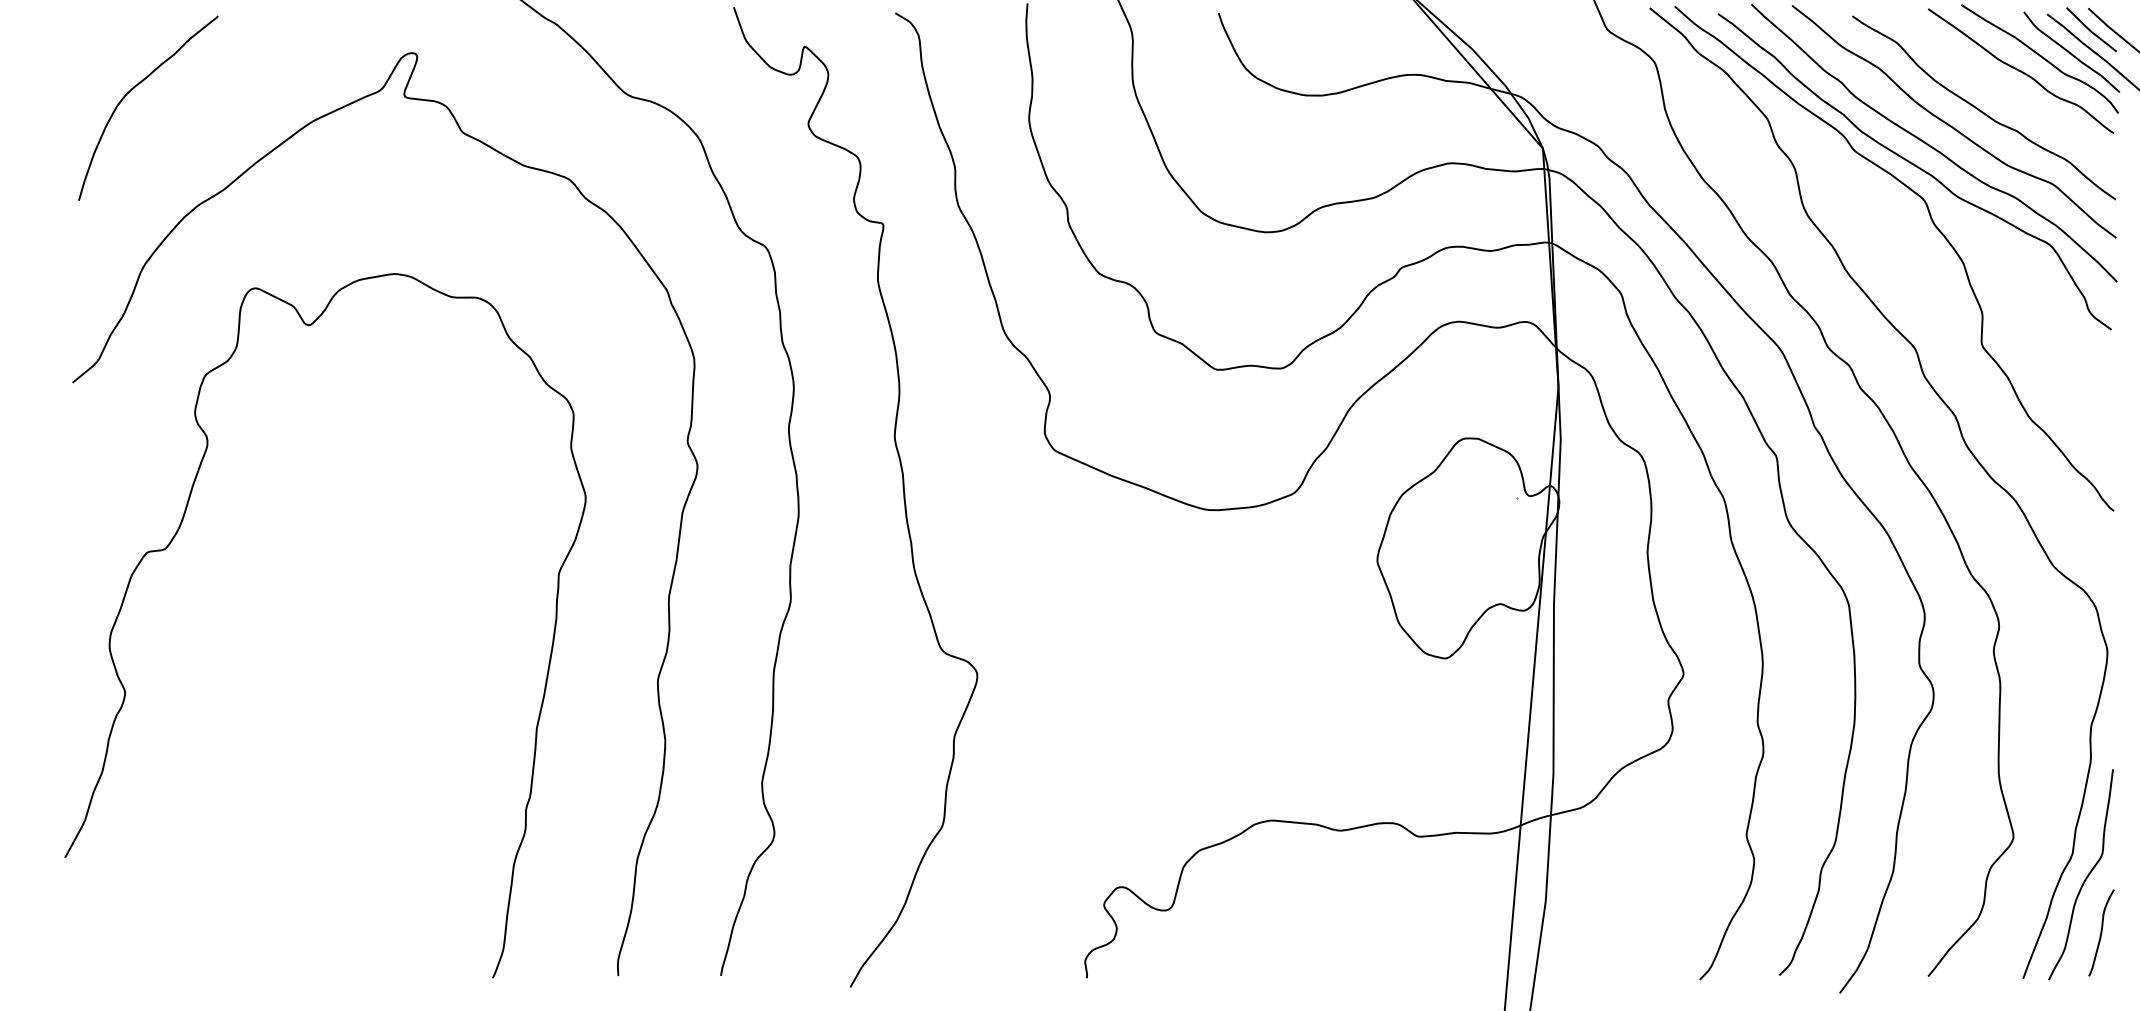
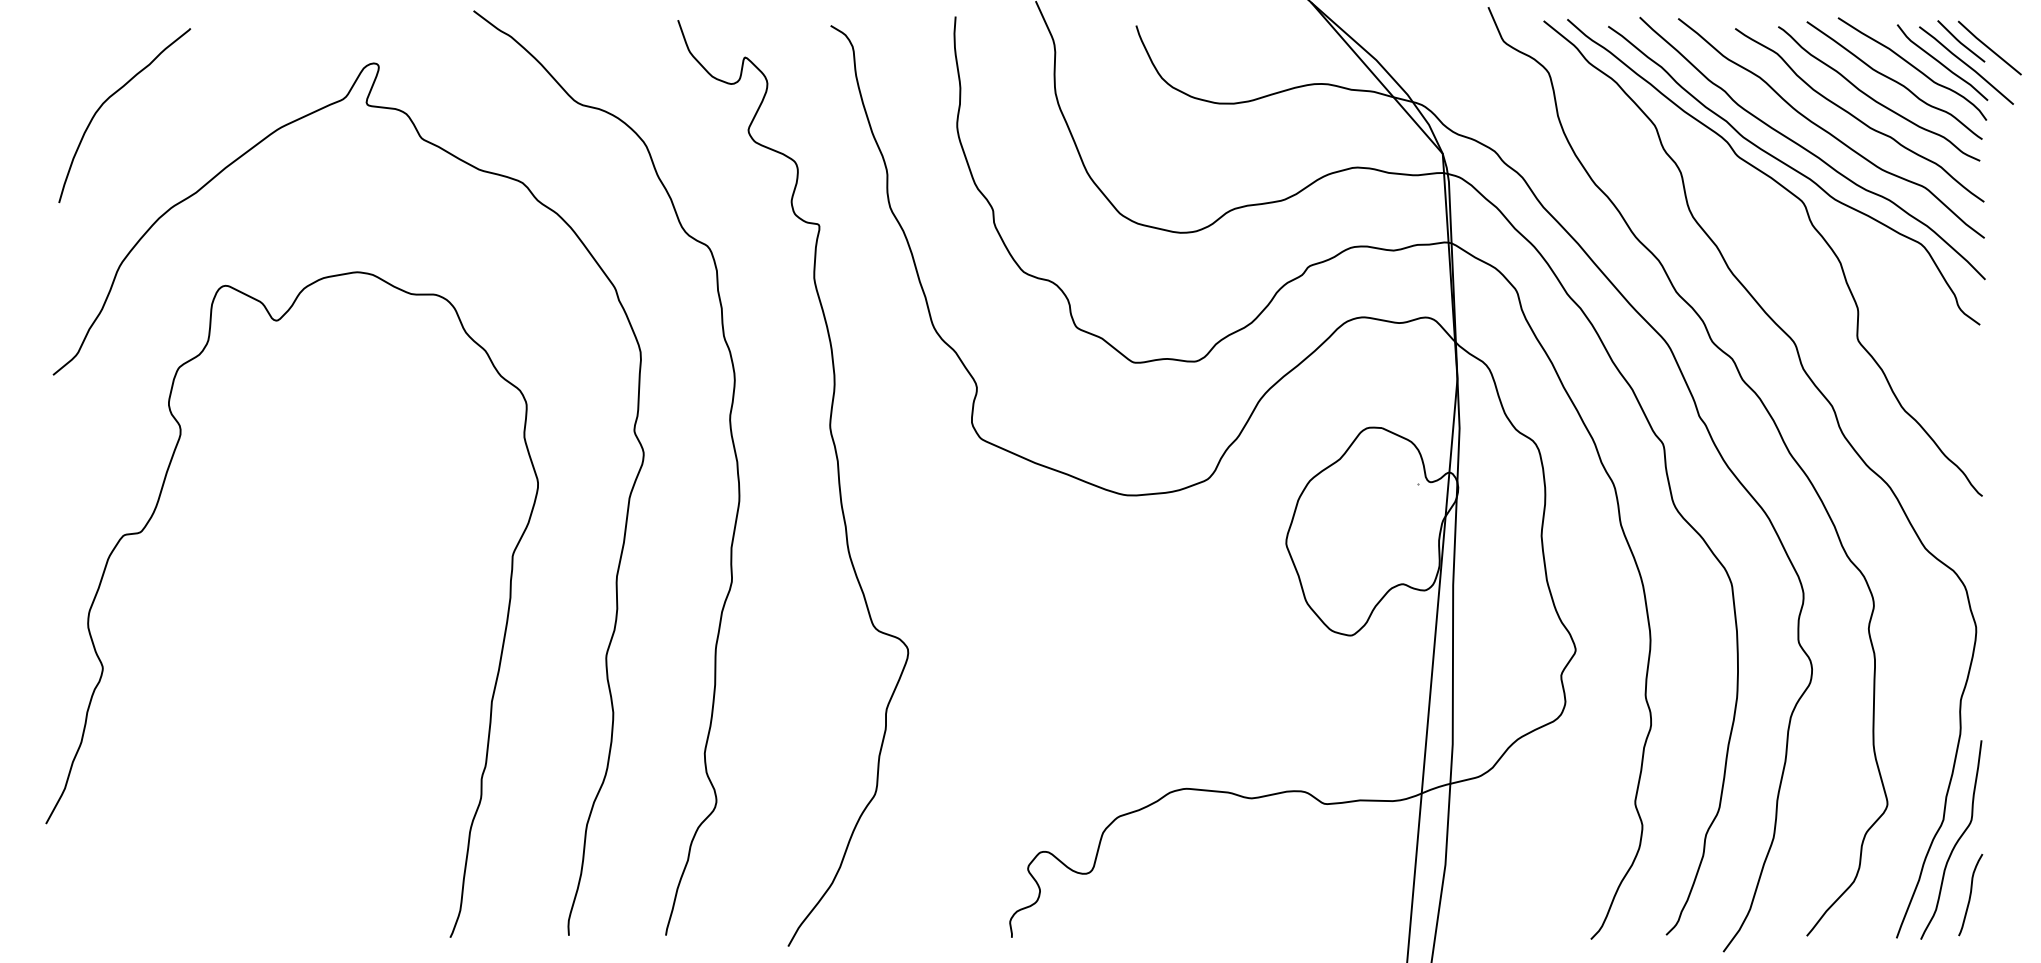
curve: (2001, 92) -> (1876, 100), added

